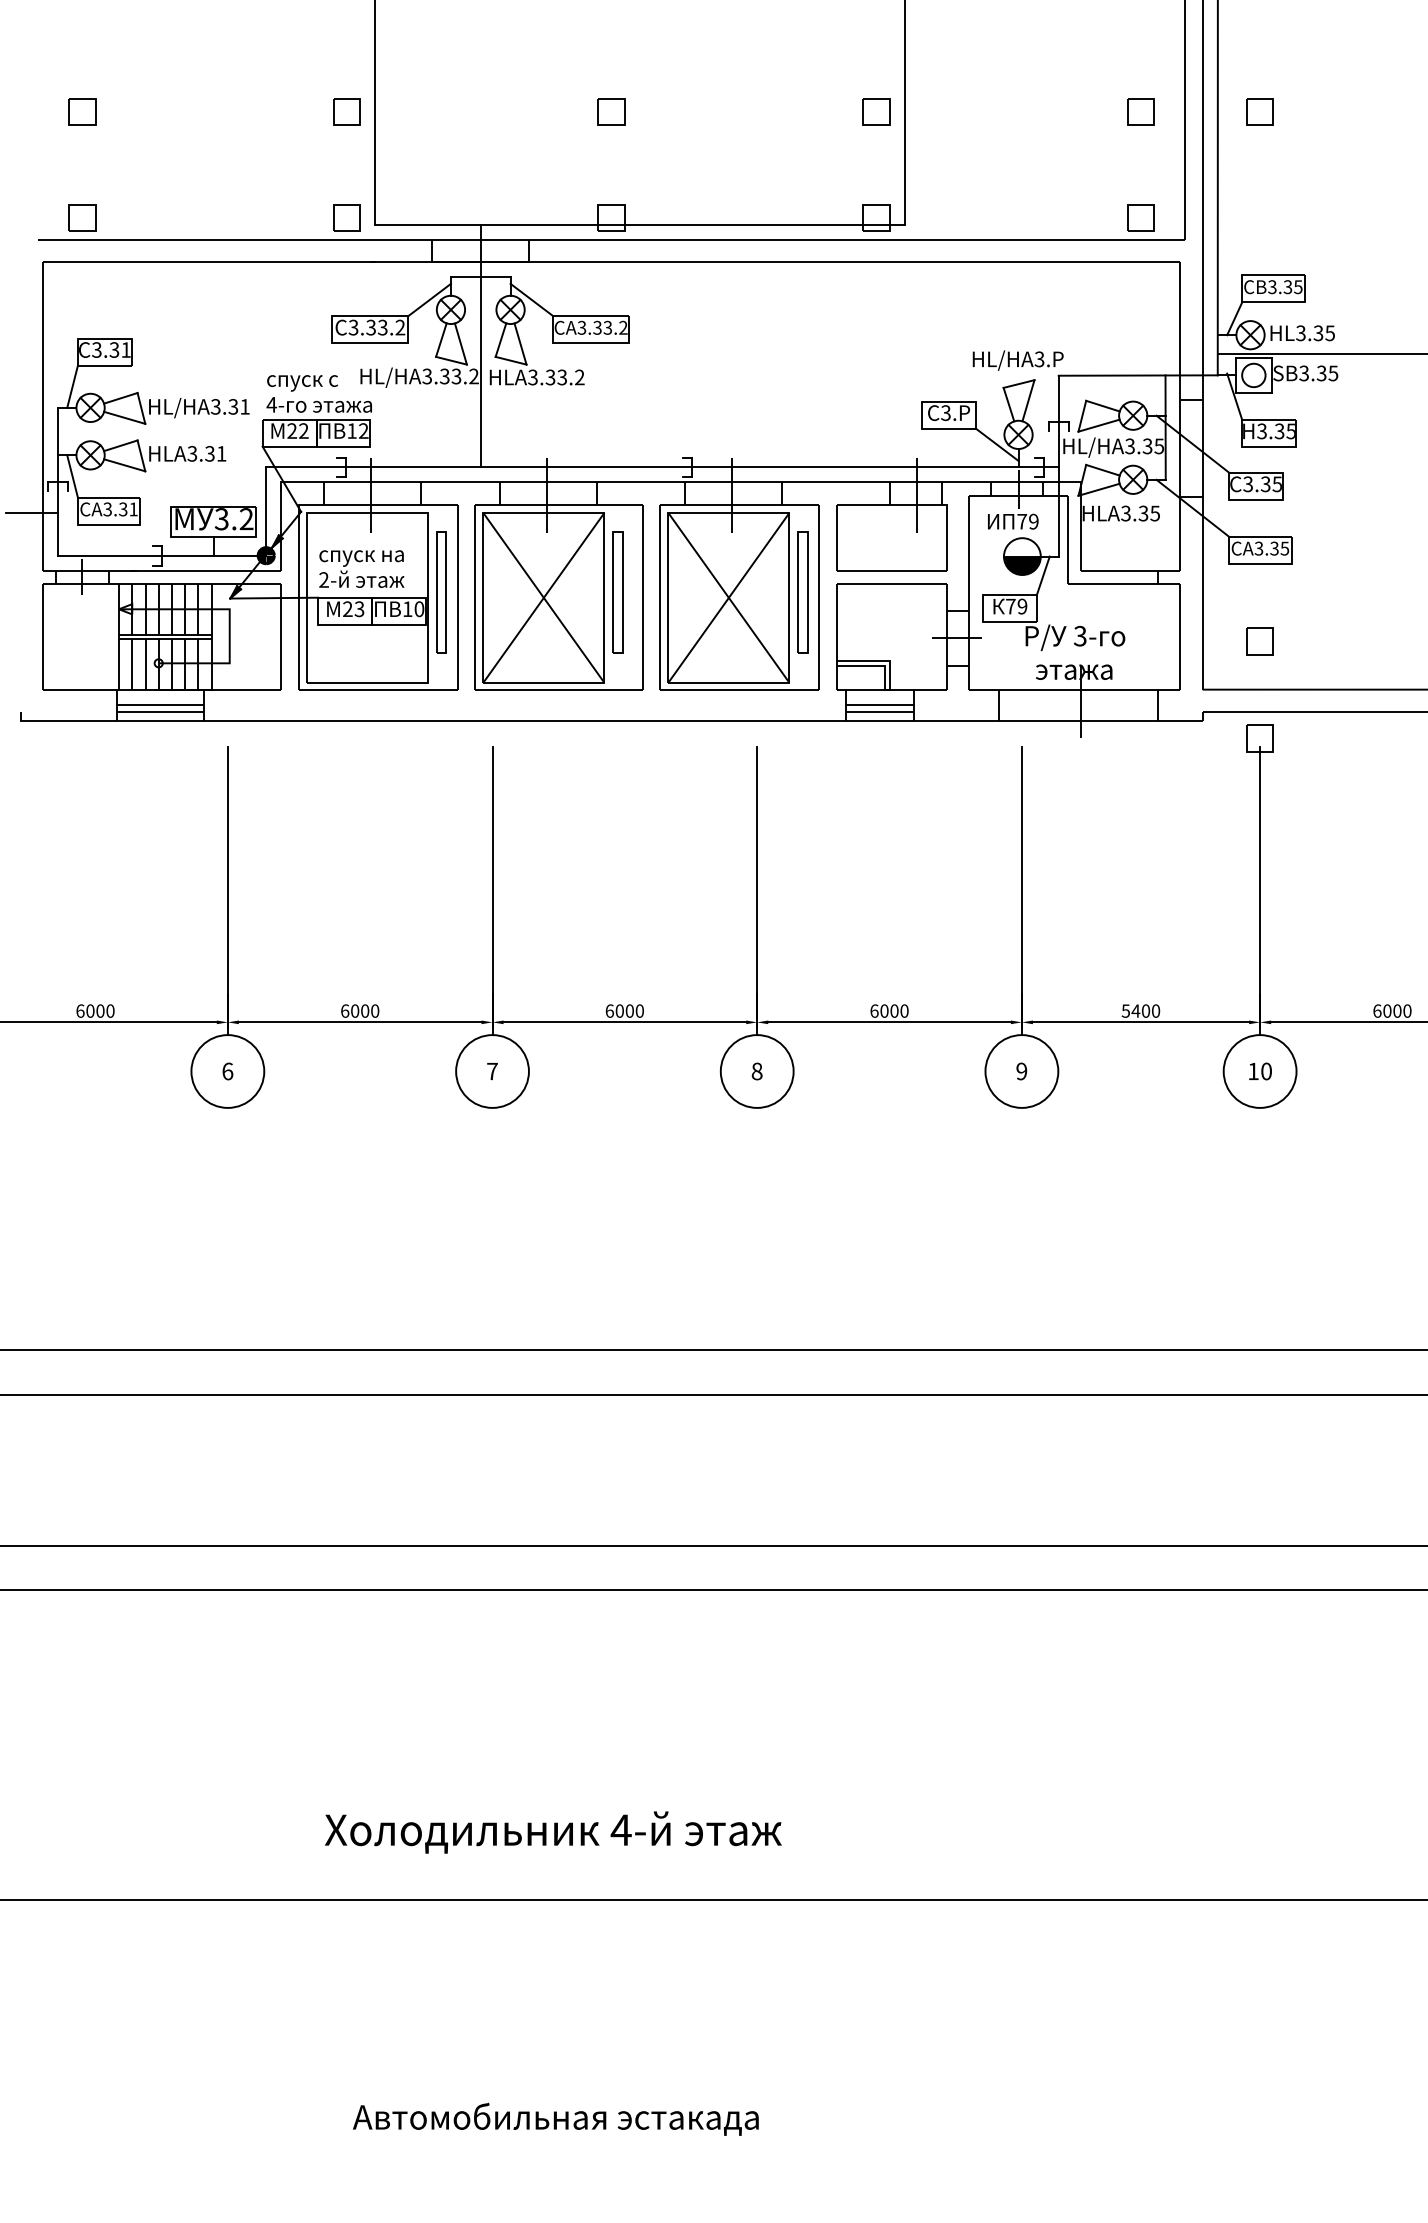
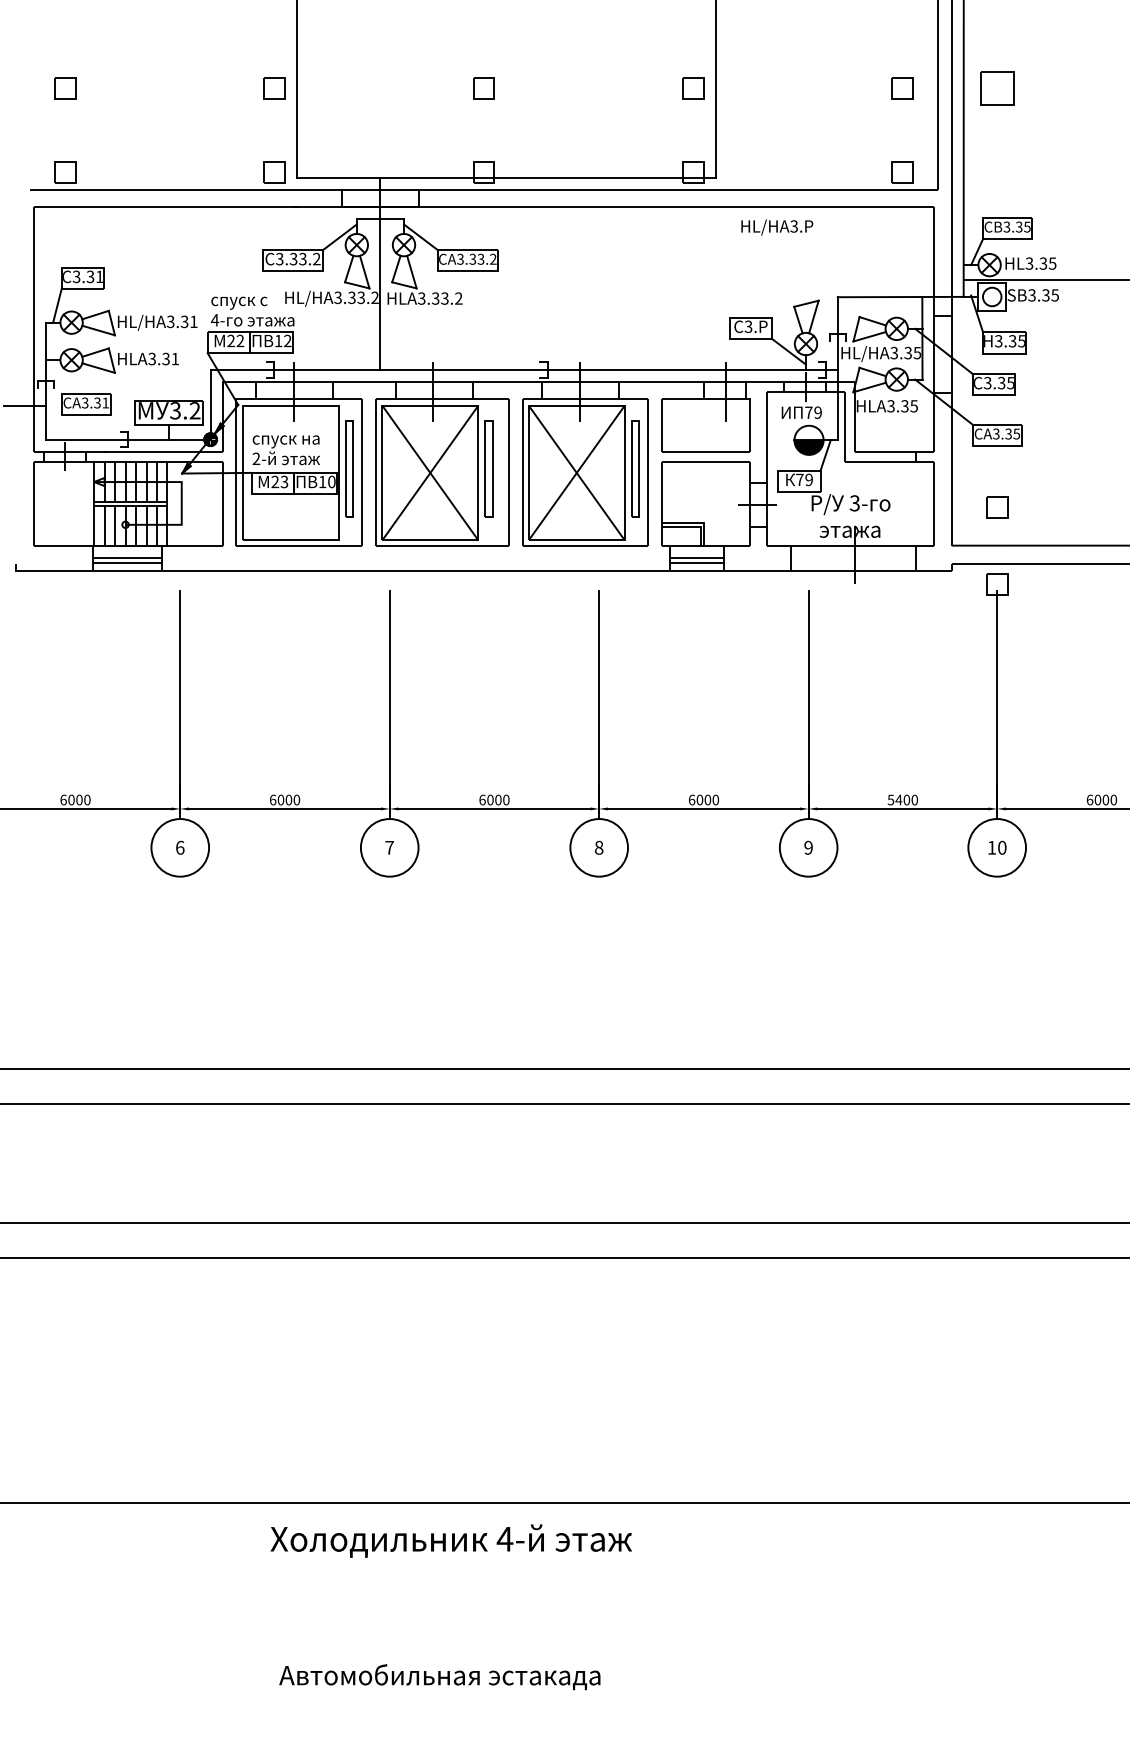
part: (1259, 111) -> (996, 88), size x1.6
text: (1017, 360) -> (776, 227), moved
line: (72, 476) -> (57, 376), removed
text: (553, 1832) -> (451, 1541), moved

